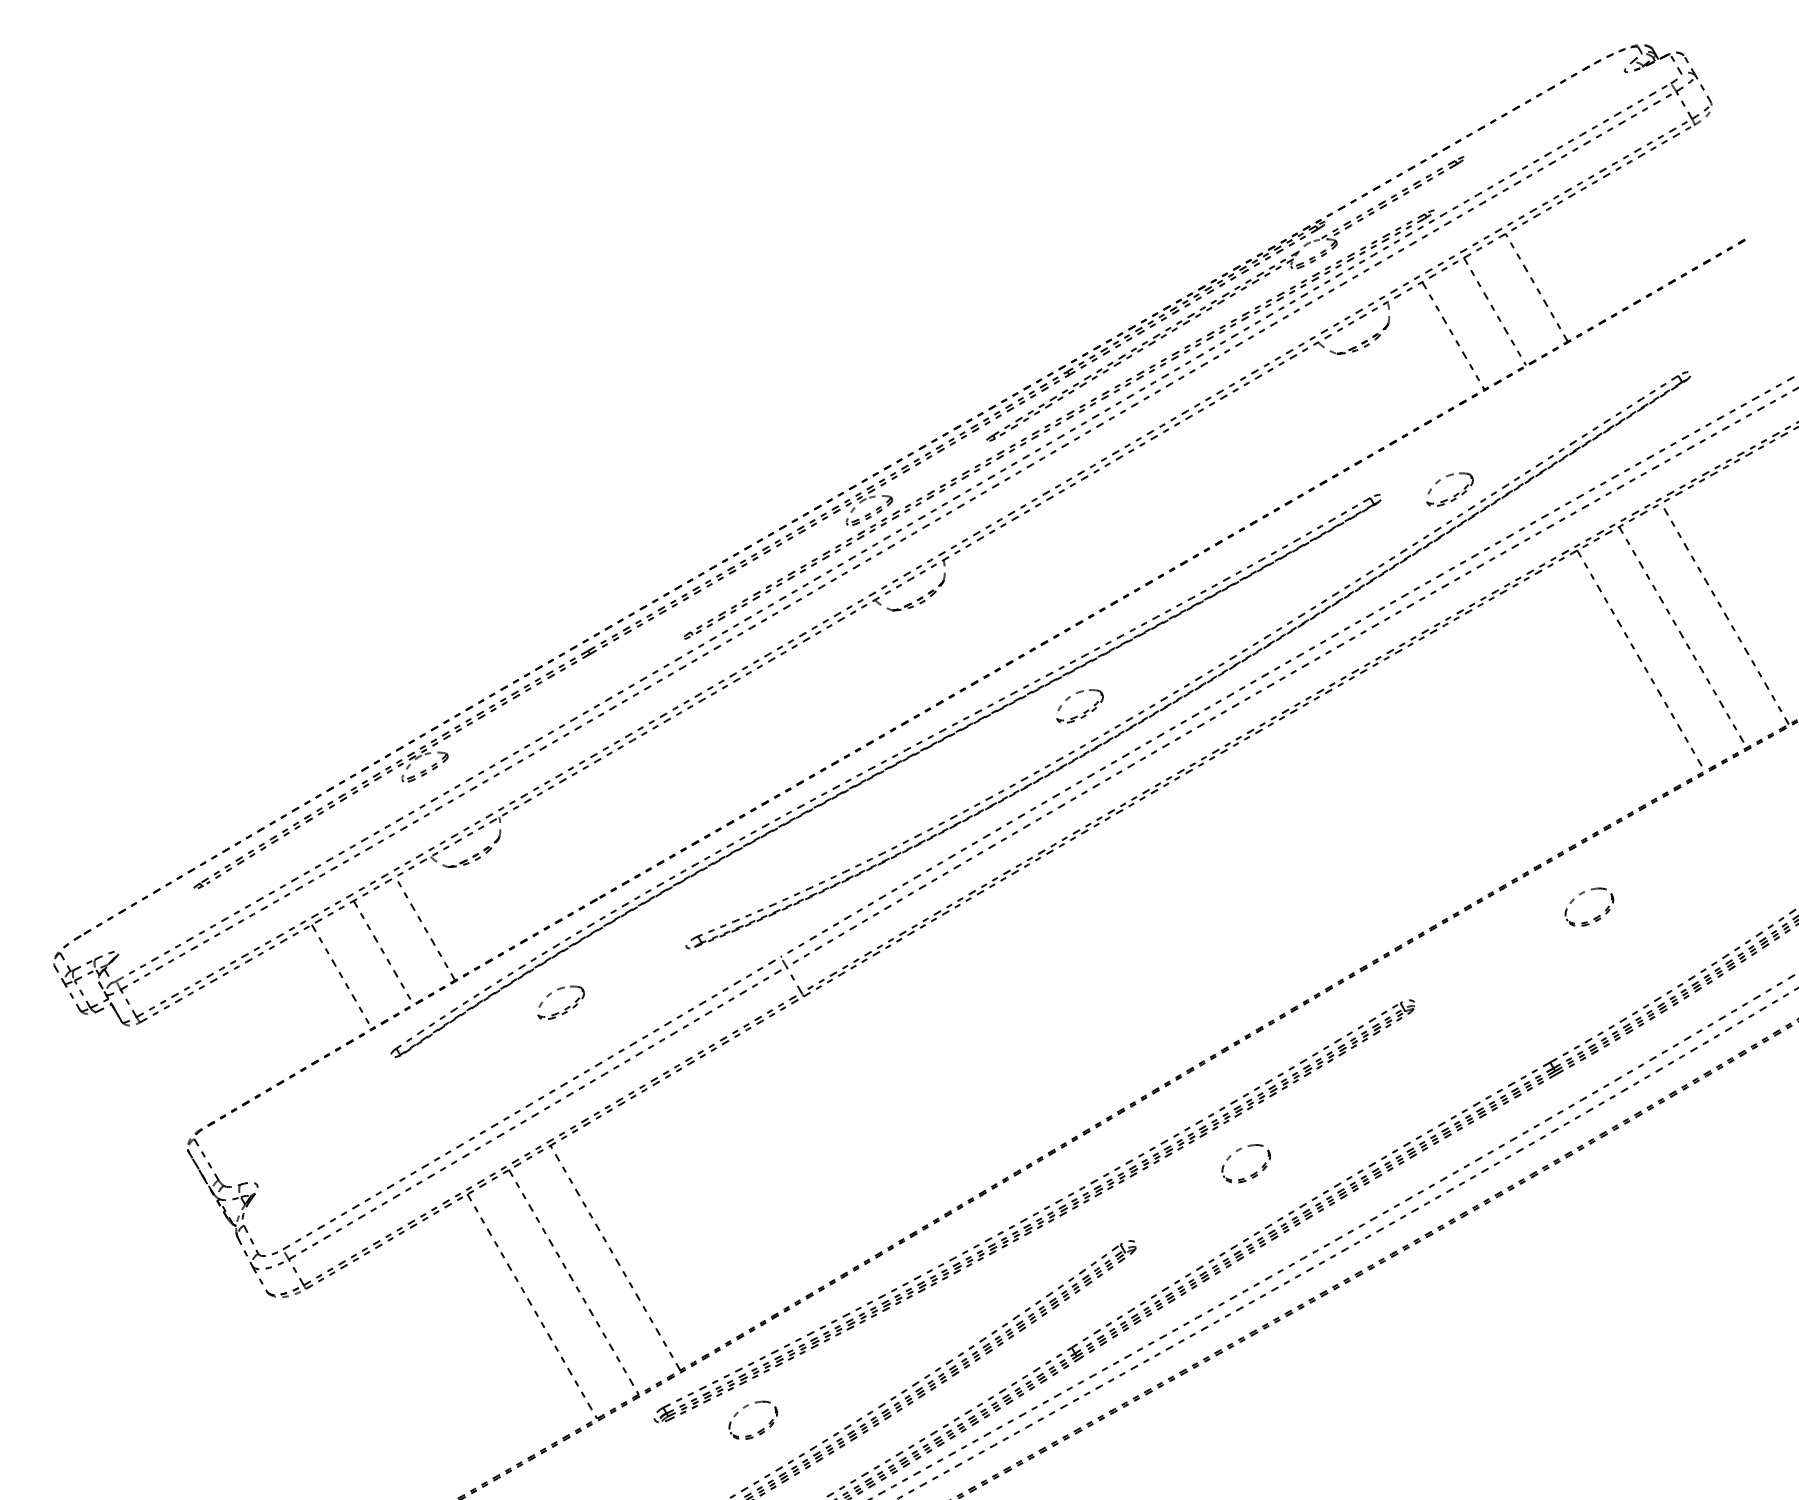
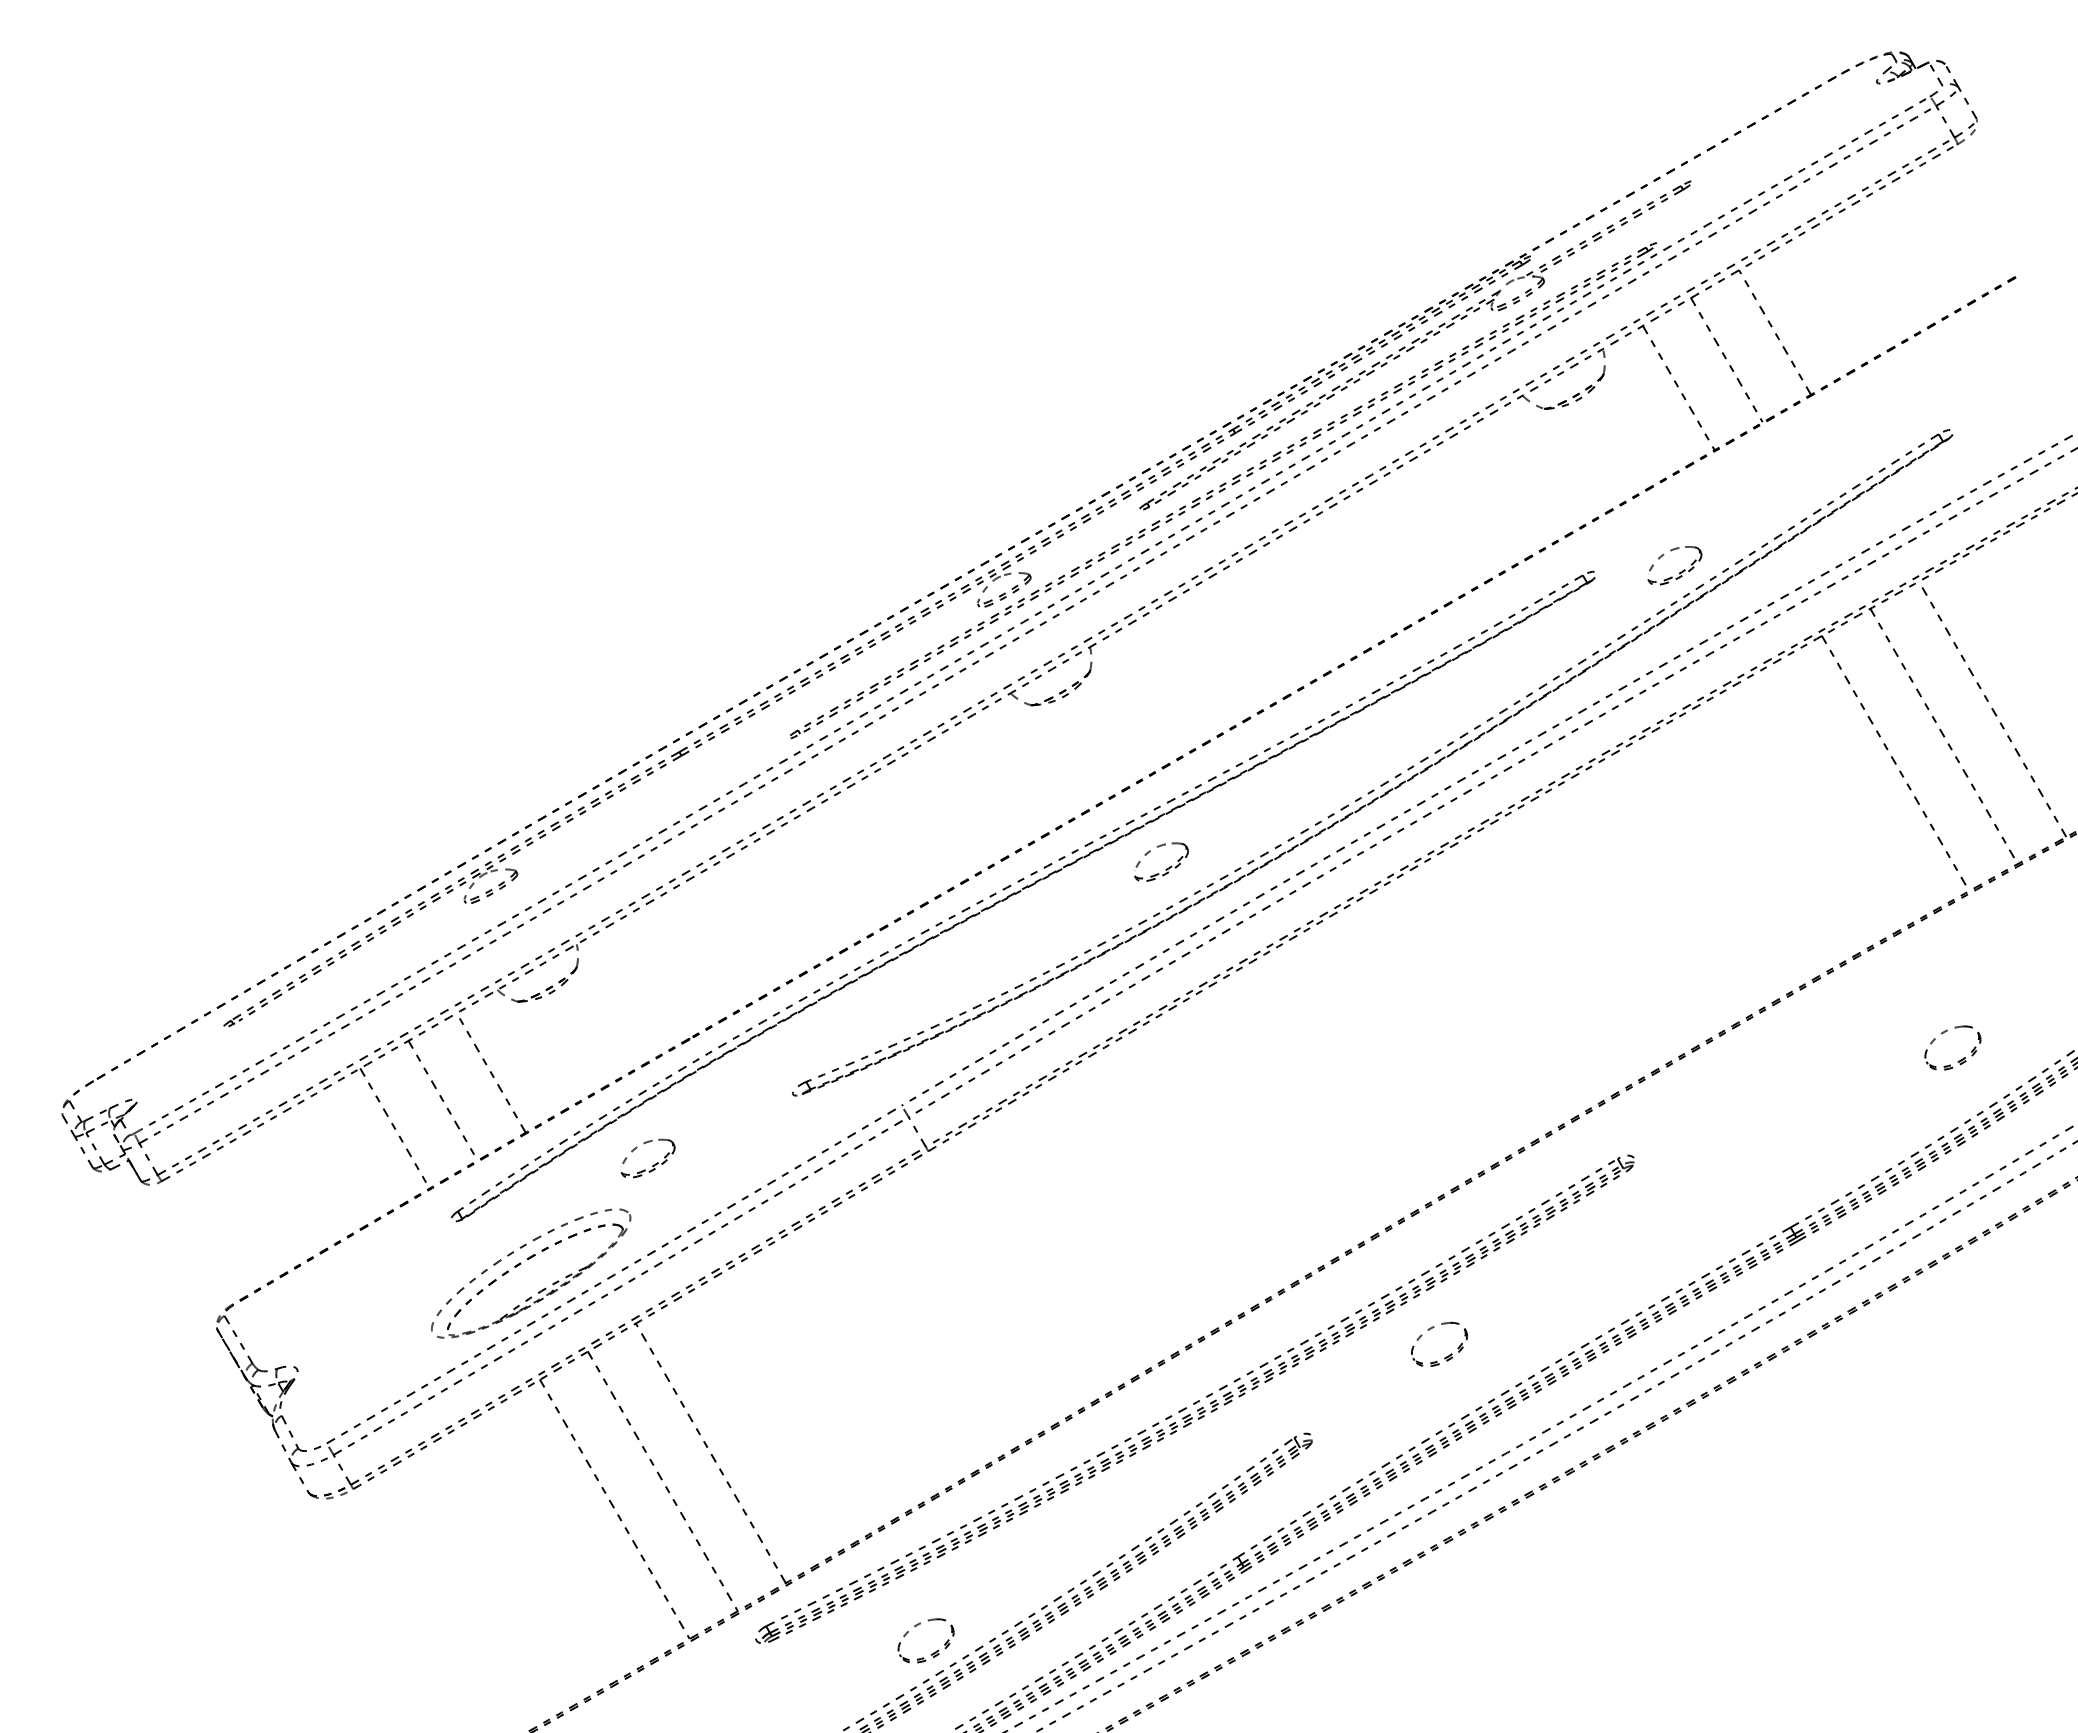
part: (1084, 711) -> (1166, 868), moved
part: (1595, 917) -> (1960, 1059), moved
part: (451, 1094) -> (521, 1264), added
part: (759, 1430) -> (933, 1652), moved

